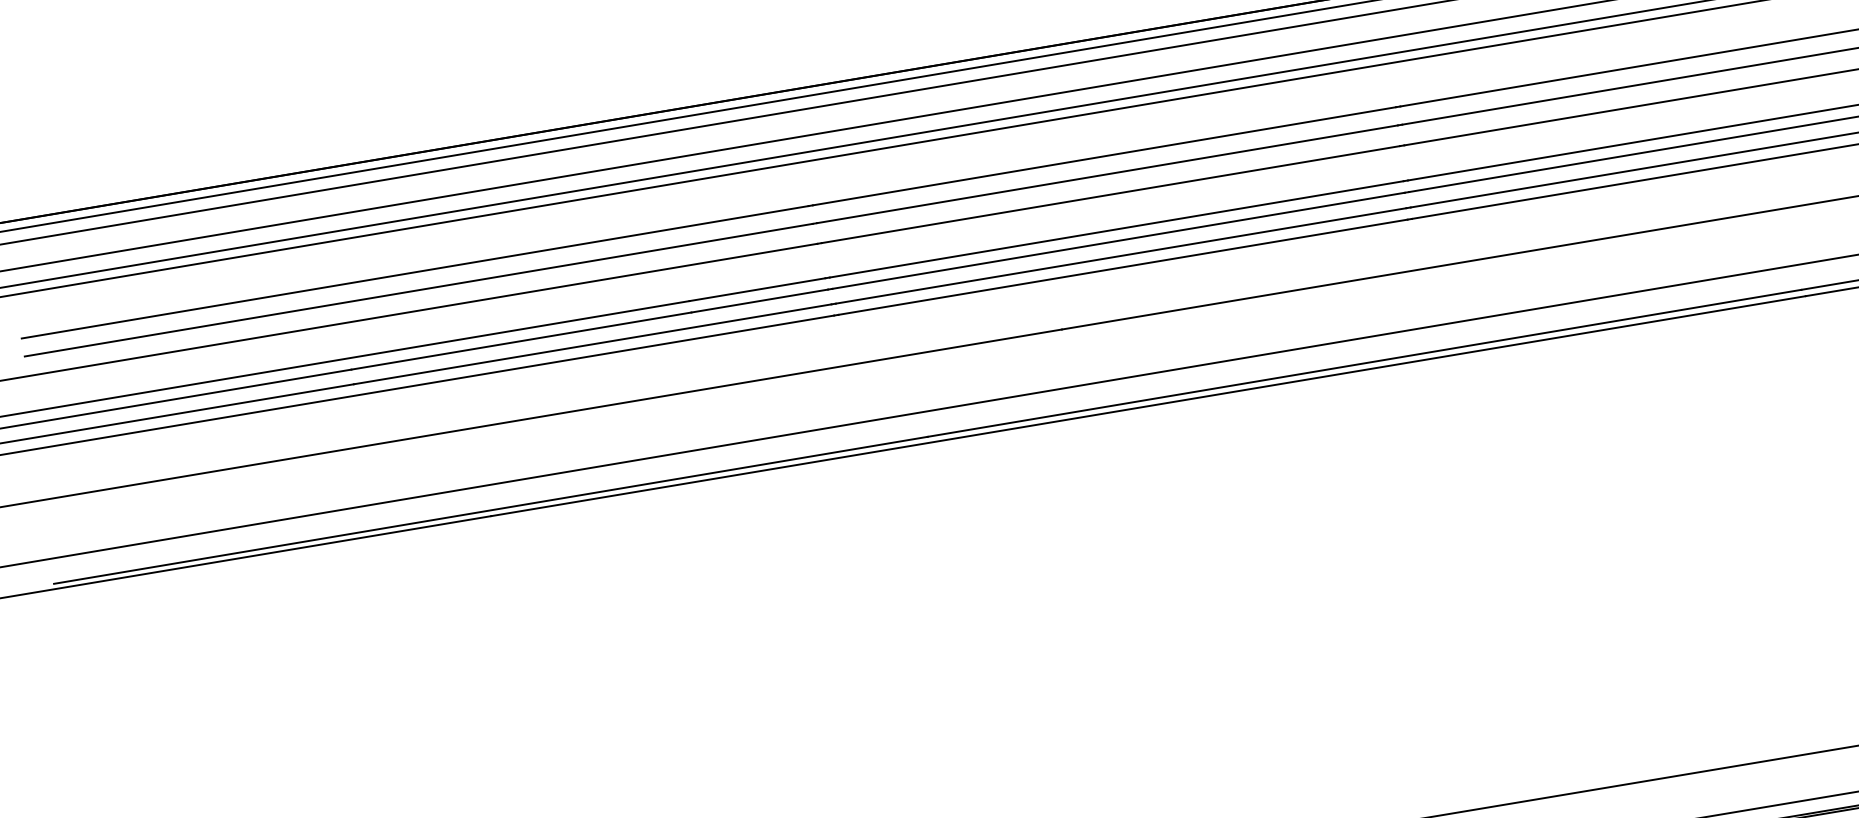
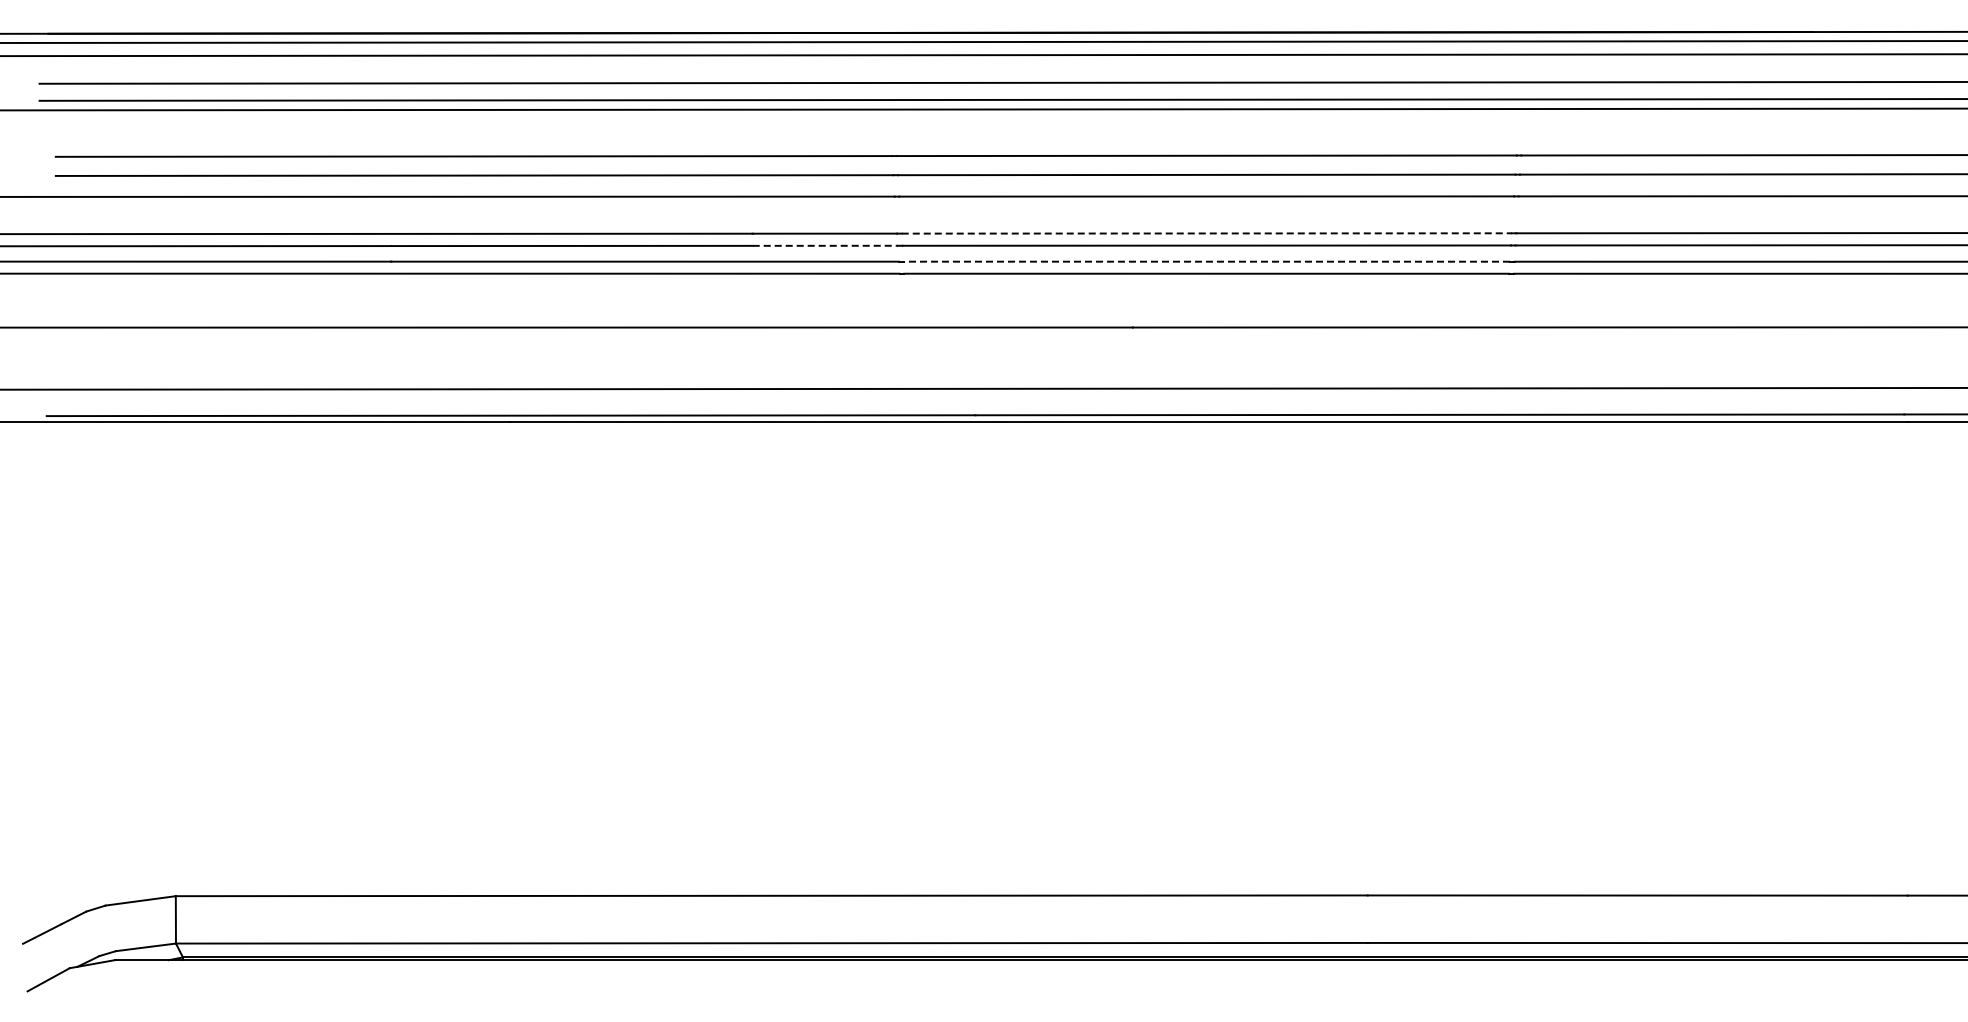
line: (1117, 229) -> (1207, 233), solid -> dashed
line: (1120, 255) -> (1206, 261), solid -> dashed
line: (759, 300) -> (825, 245), solid -> dashed

